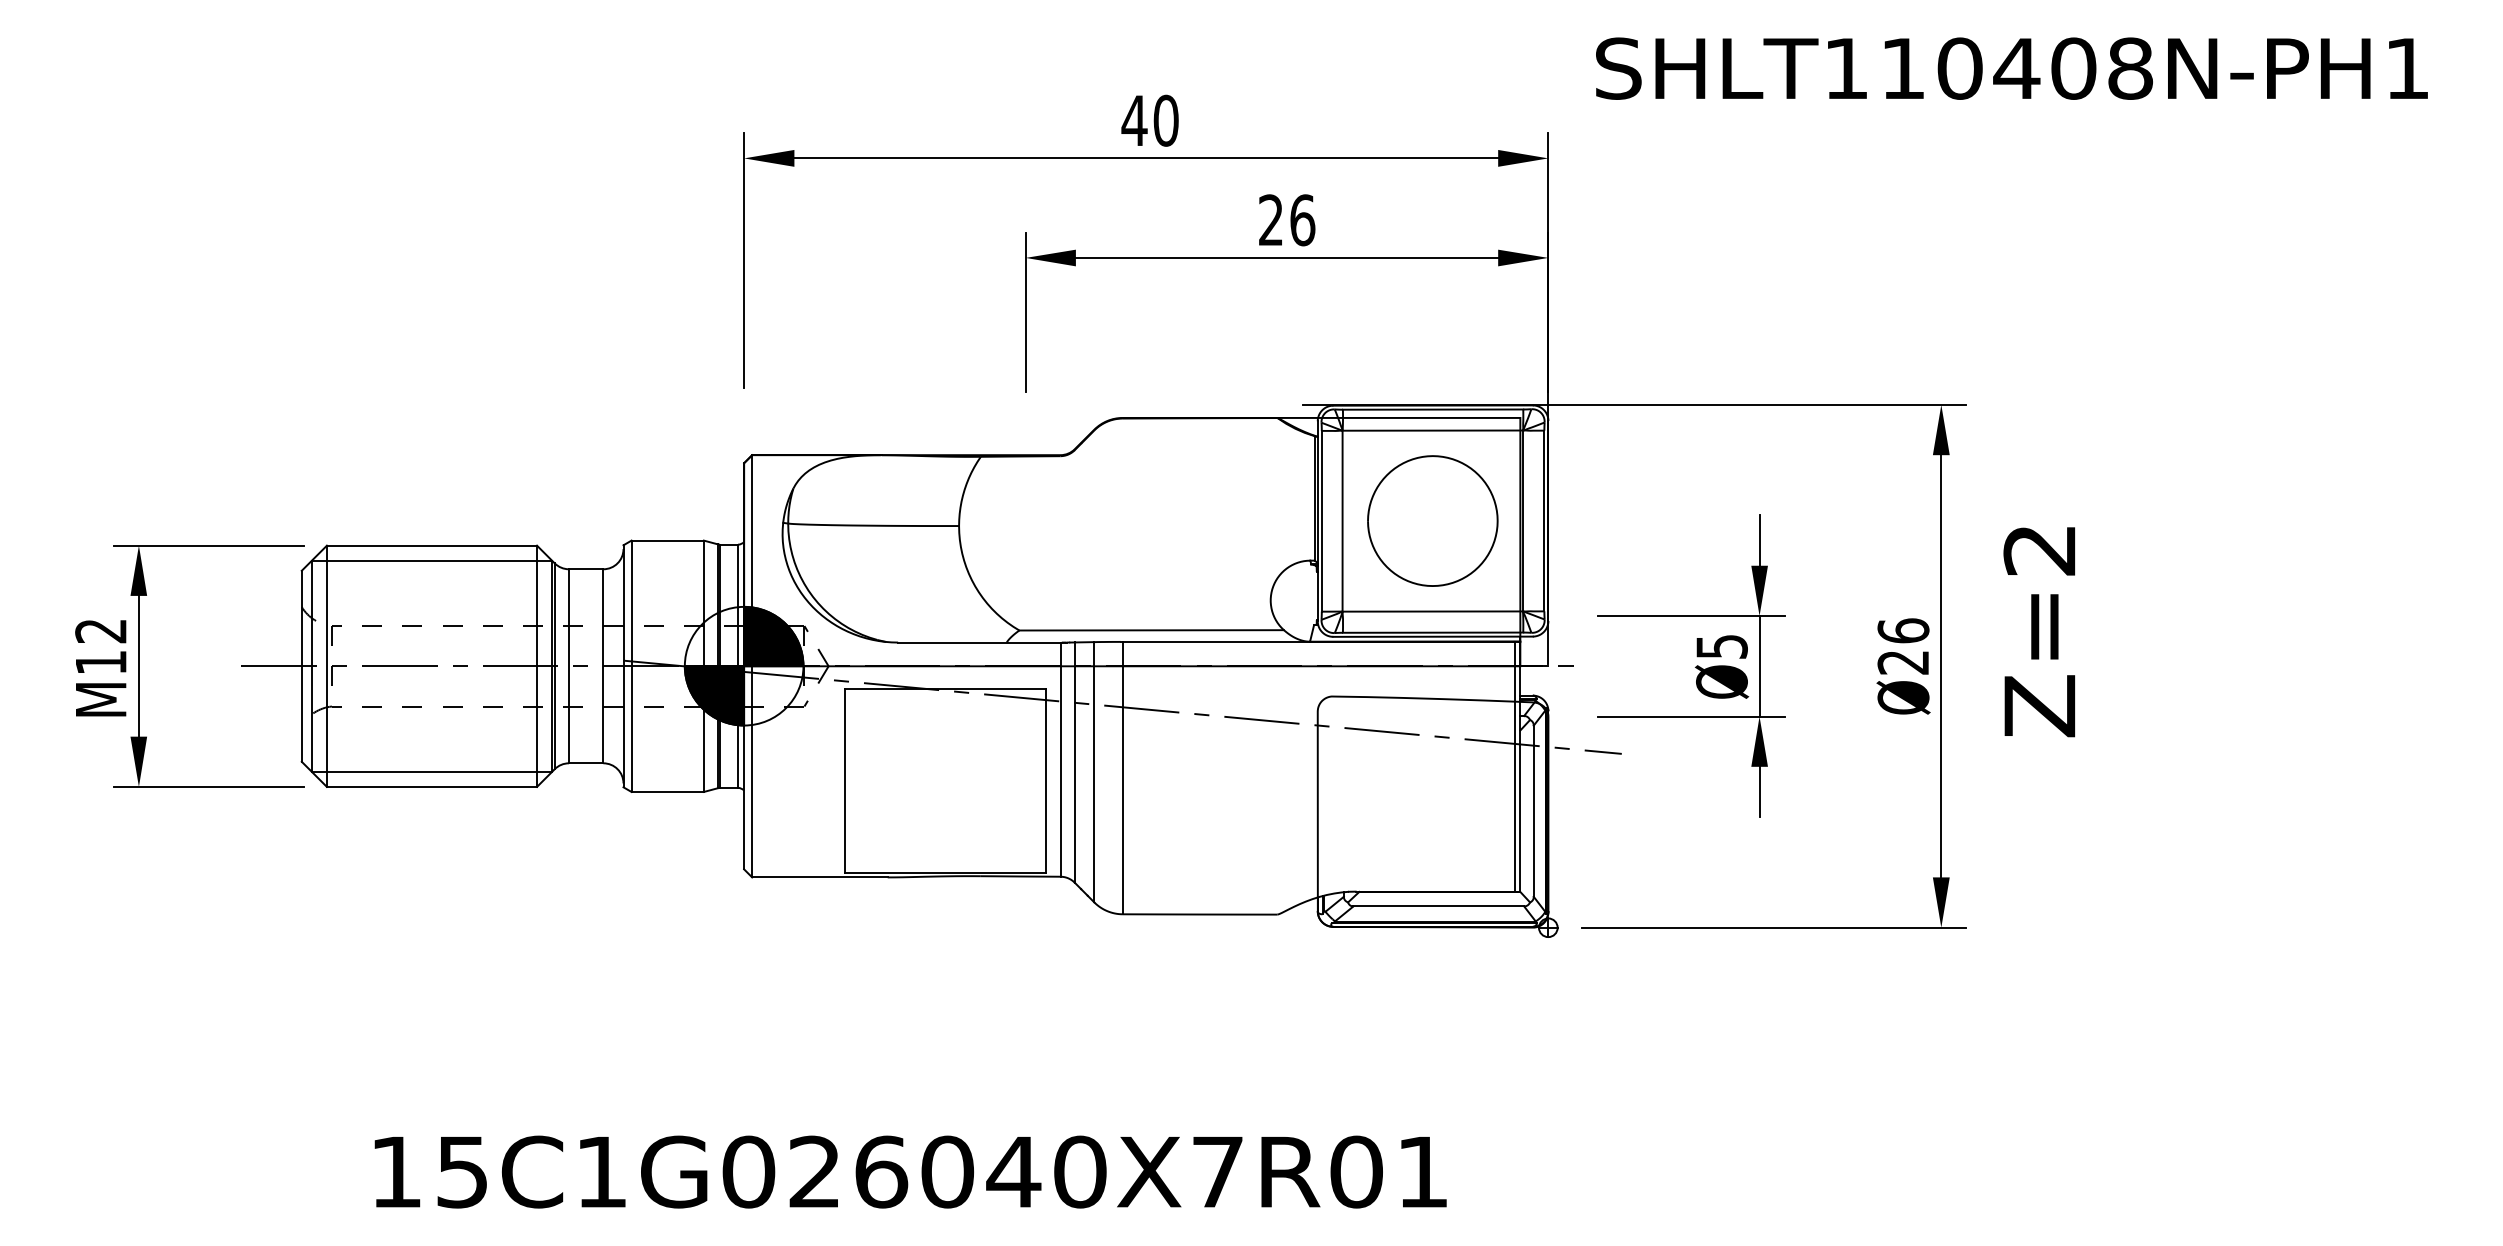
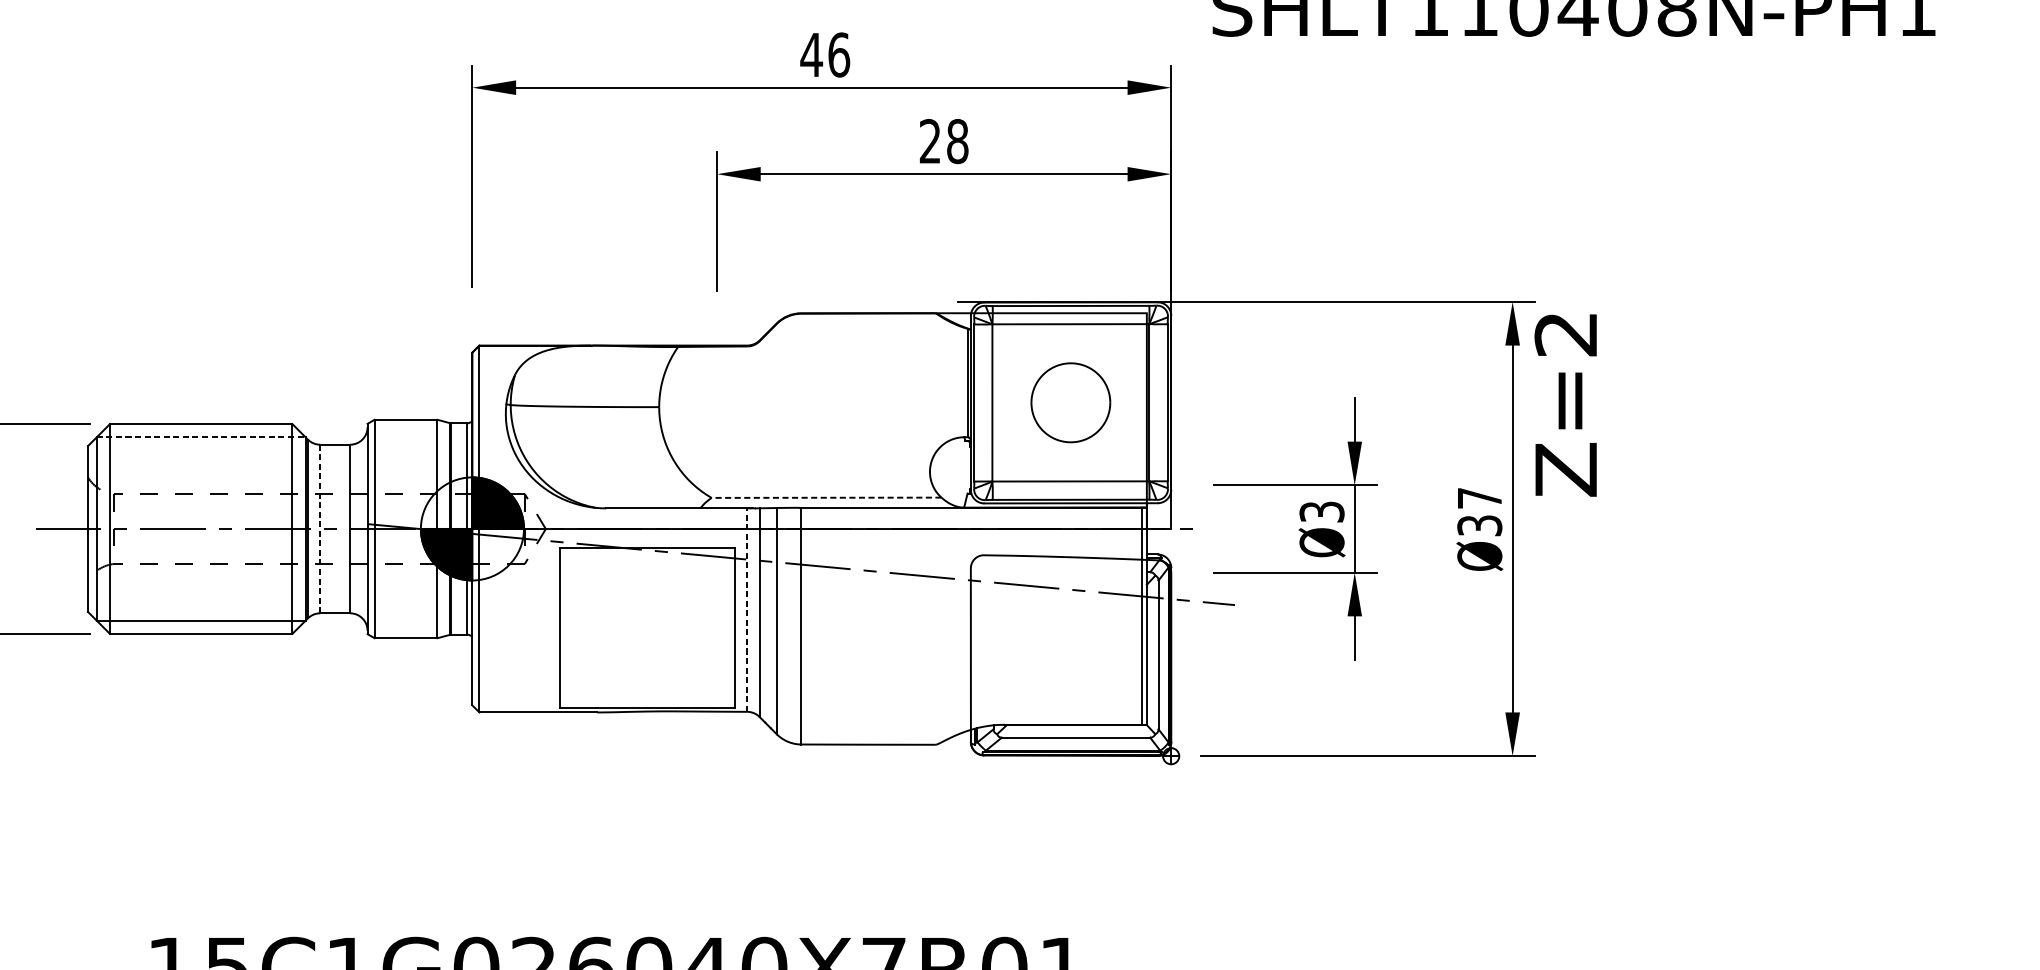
text: (1165, 120) -> (838, 54), 40 -> 46
text: (1302, 220) -> (957, 141), 26 -> 28
part: (1432, 520) -> (1070, 402), size x0.7
line: (432, 560) -> (201, 437), solid -> dashed
line: (1151, 630) -> (826, 497), solid -> dashed
text: (2038, 632) -> (1564, 405), moved
text: (1721, 646) -> (1321, 511), Ø5 -> Ø3
text: (1903, 646) -> (1479, 511), Ø26 -> Ø37
line: (569, 666) -> (320, 529), solid -> dashed
line: (1060, 759) -> (747, 609), solid -> dashed

